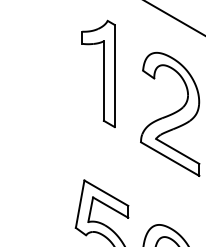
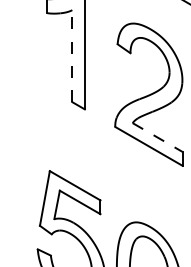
line: (103, 81) -> (71, 56), solid -> dashed
line: (177, 151) -> (157, 137), solid -> dashed

